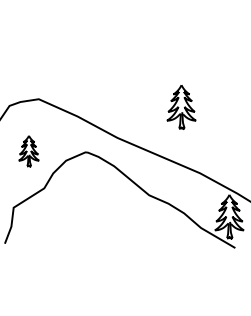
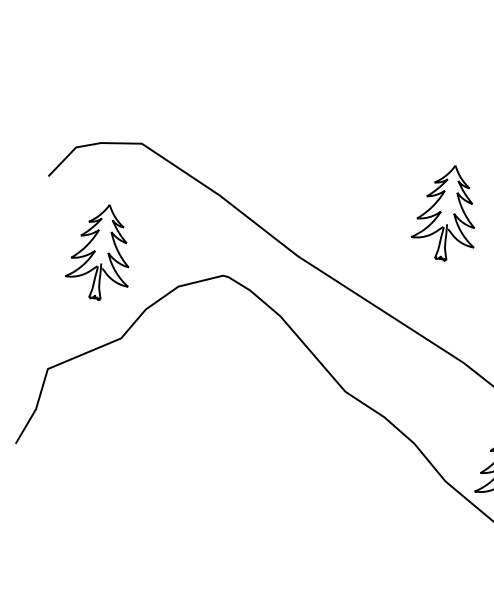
part: (28, 151) -> (100, 252), size x1.43

